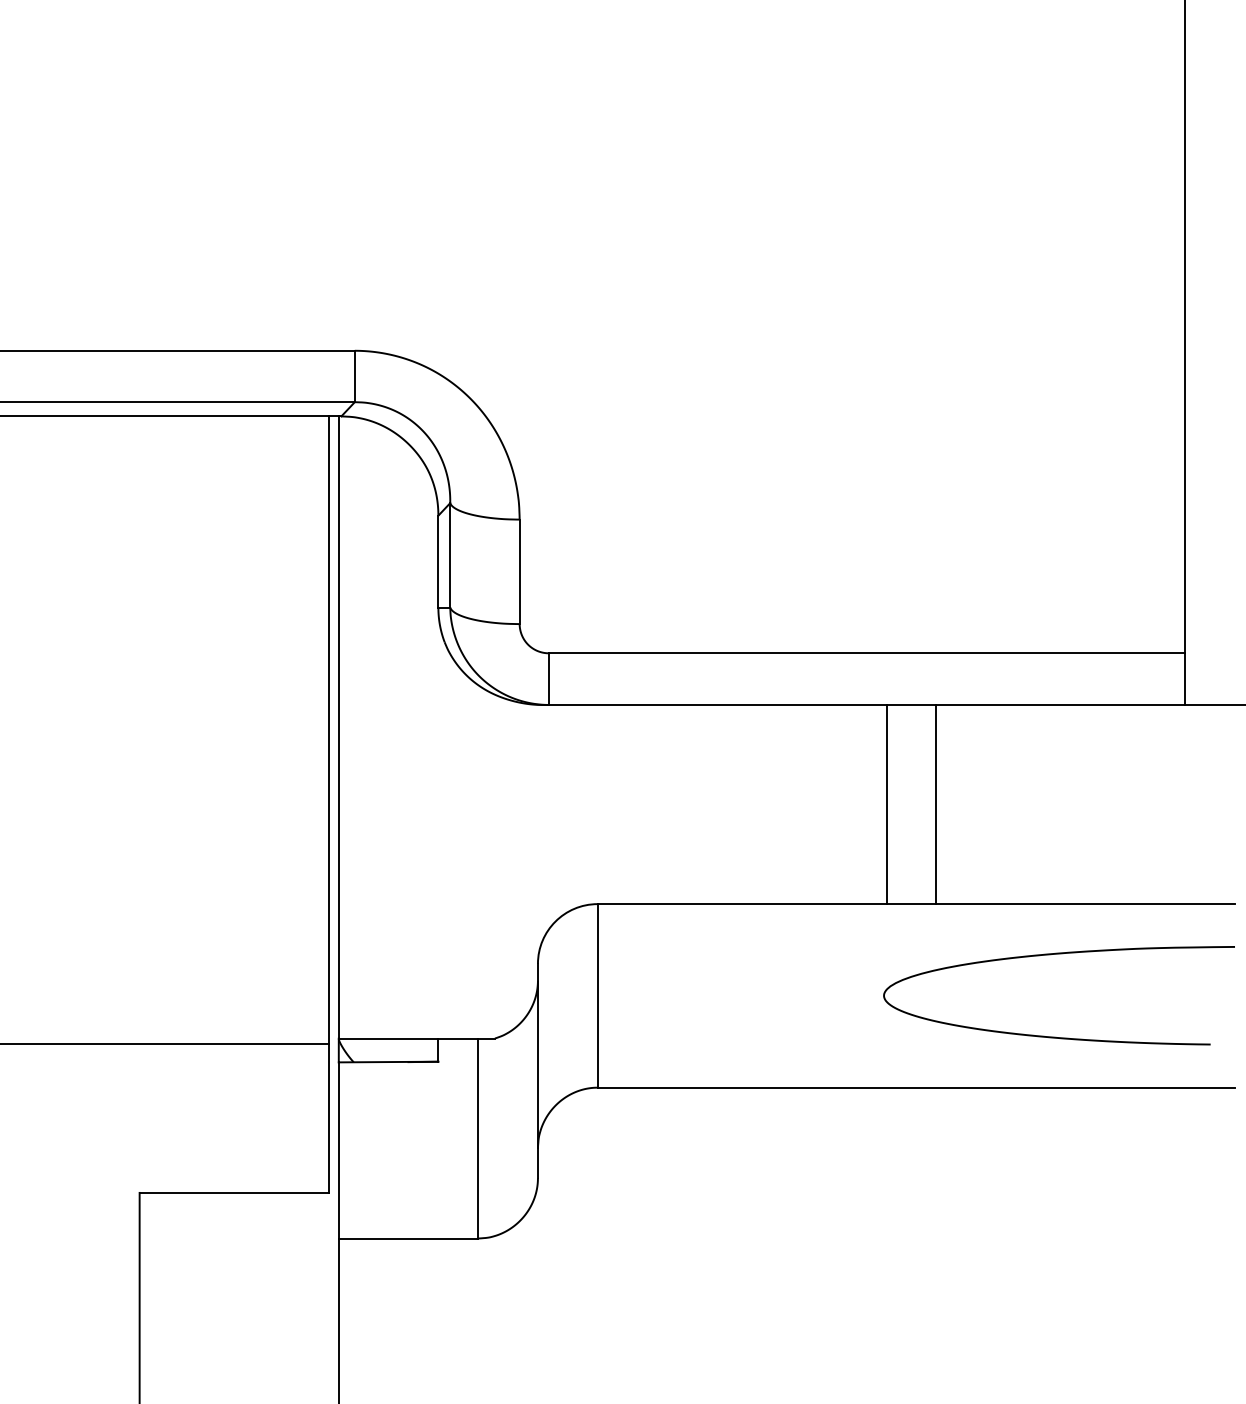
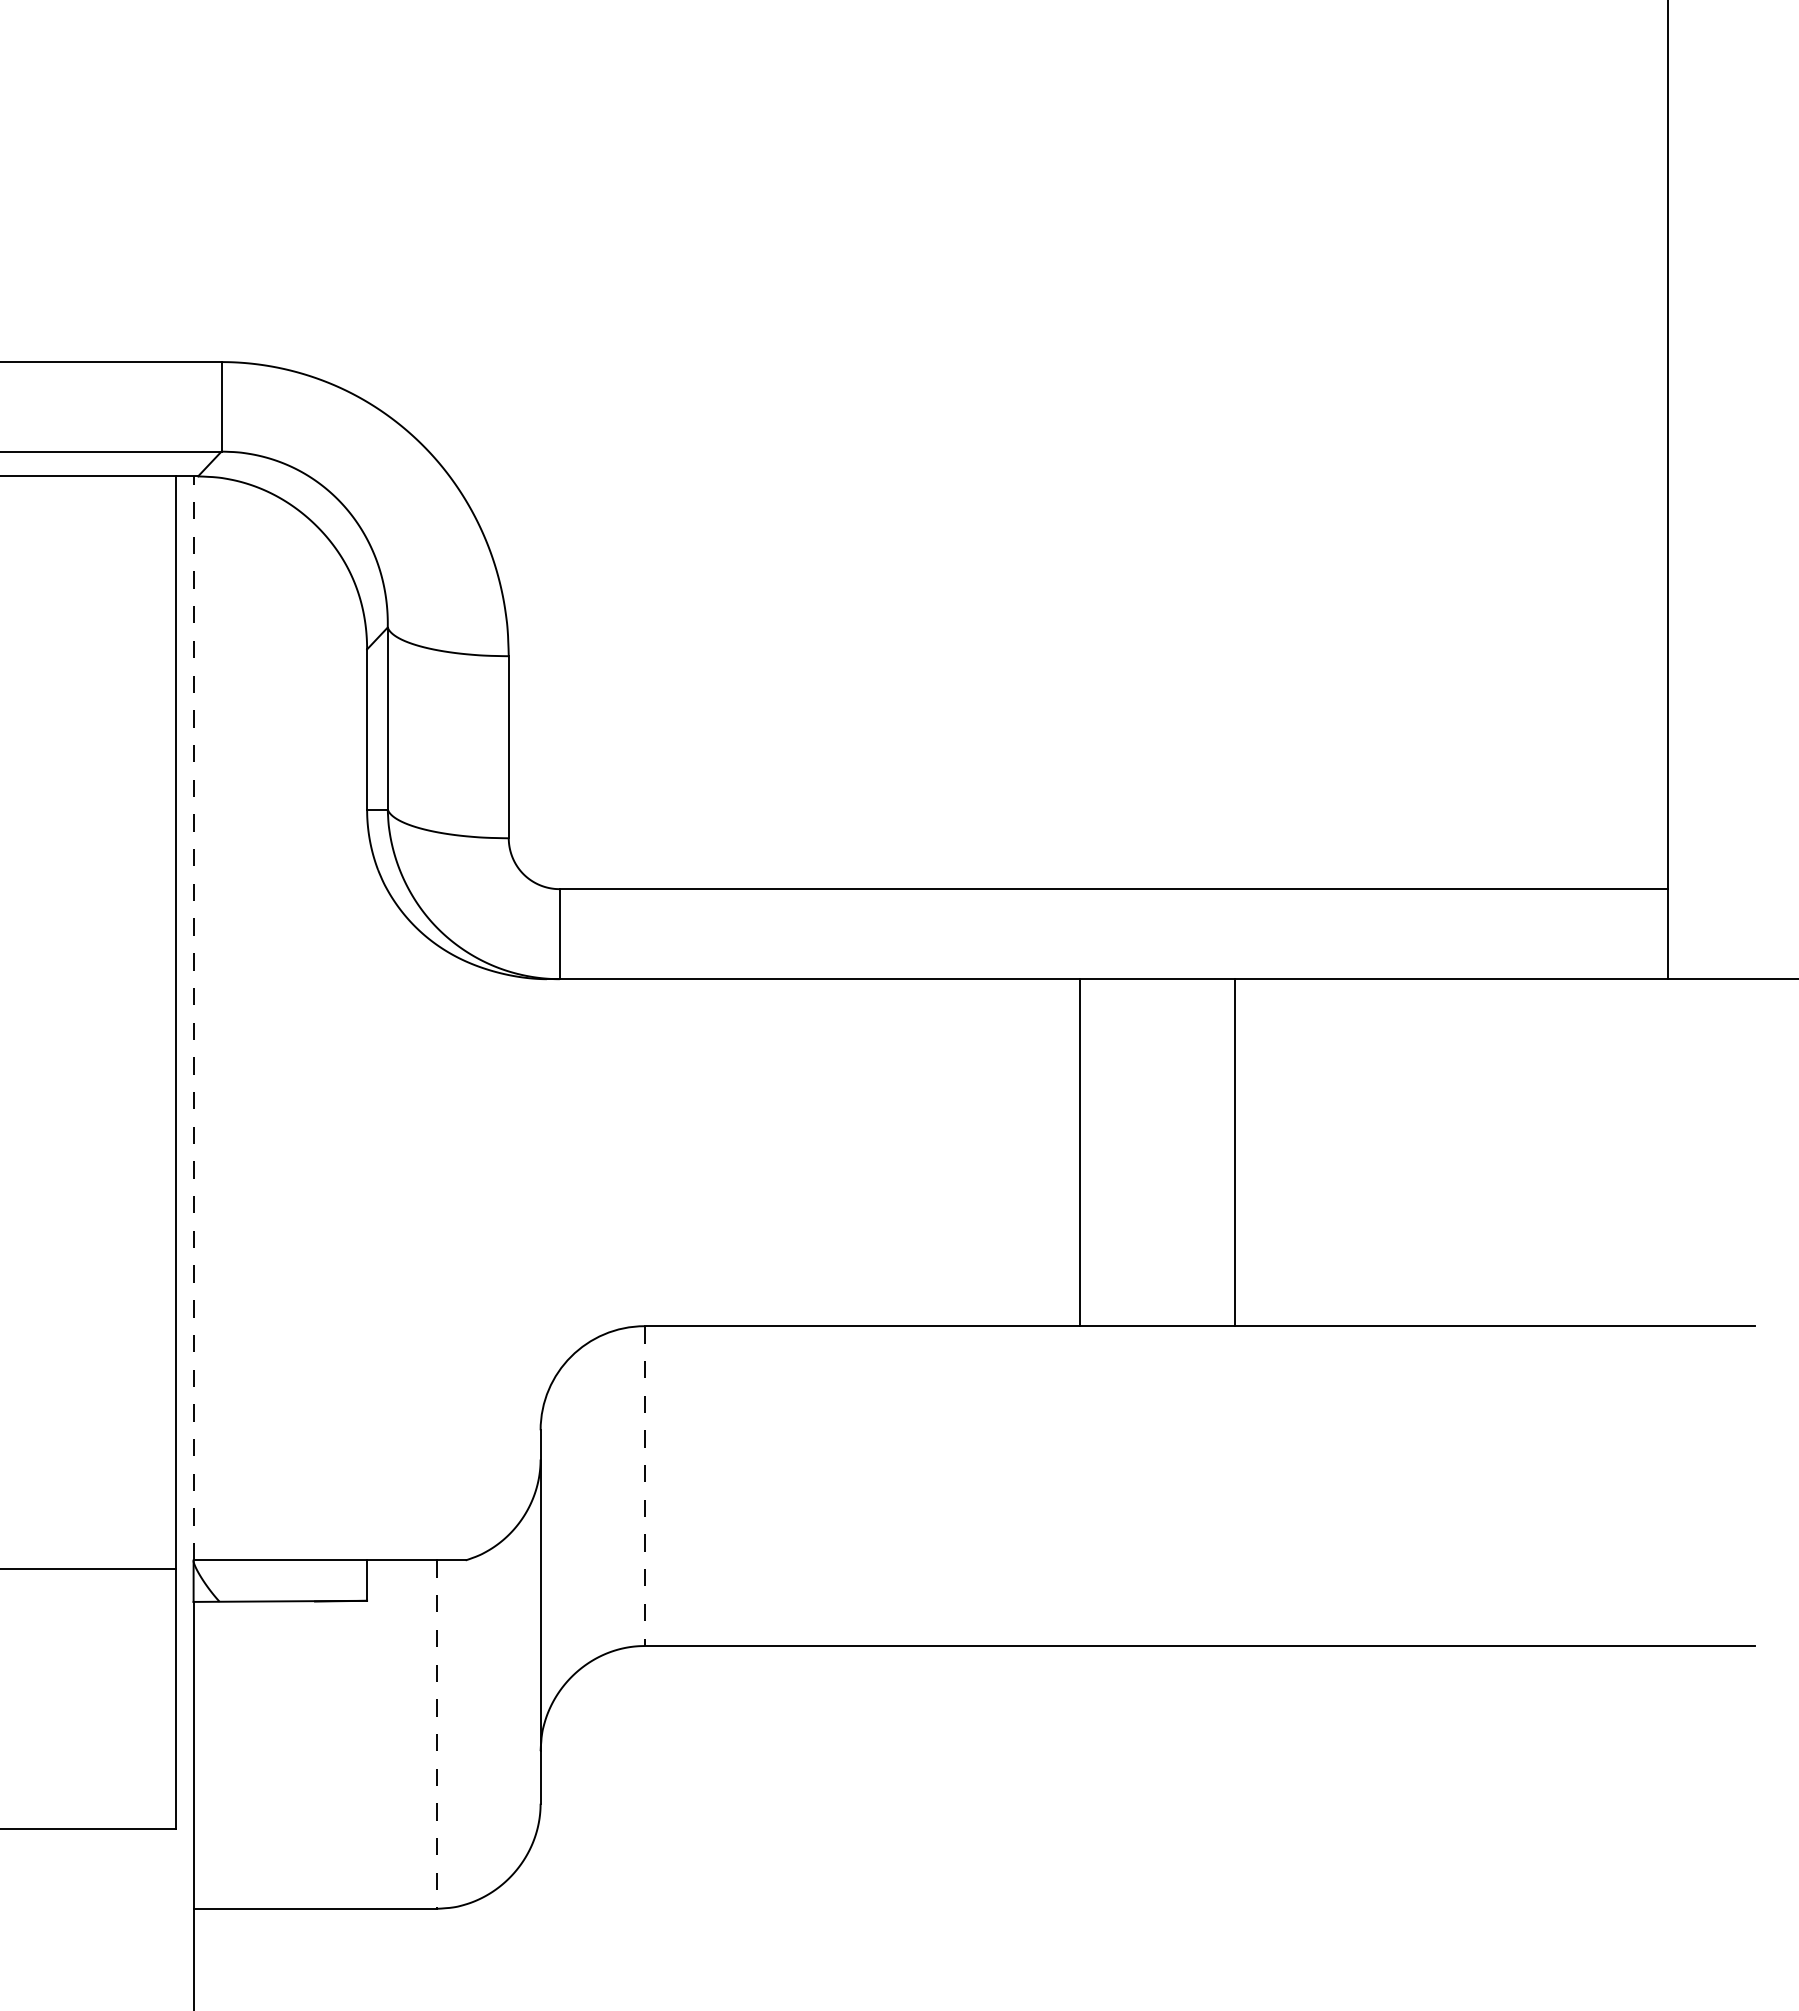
line: (338, 726) -> (193, 1016), solid -> dashed
line: (886, 804) -> (1079, 1152), moved
curve: (1050, 955) -> (1433, 1415), removed
line: (597, 995) -> (644, 1485), solid -> dashed
line: (478, 1138) -> (437, 1734), solid -> dashed

